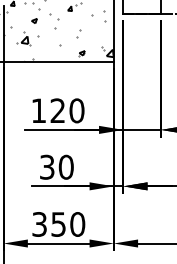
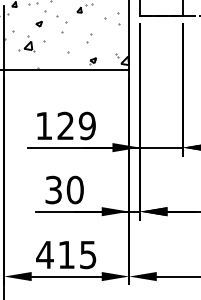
text: (76, 111) -> (86, 126), 120 -> 129
text: (58, 224) -> (66, 254), 350 -> 415

